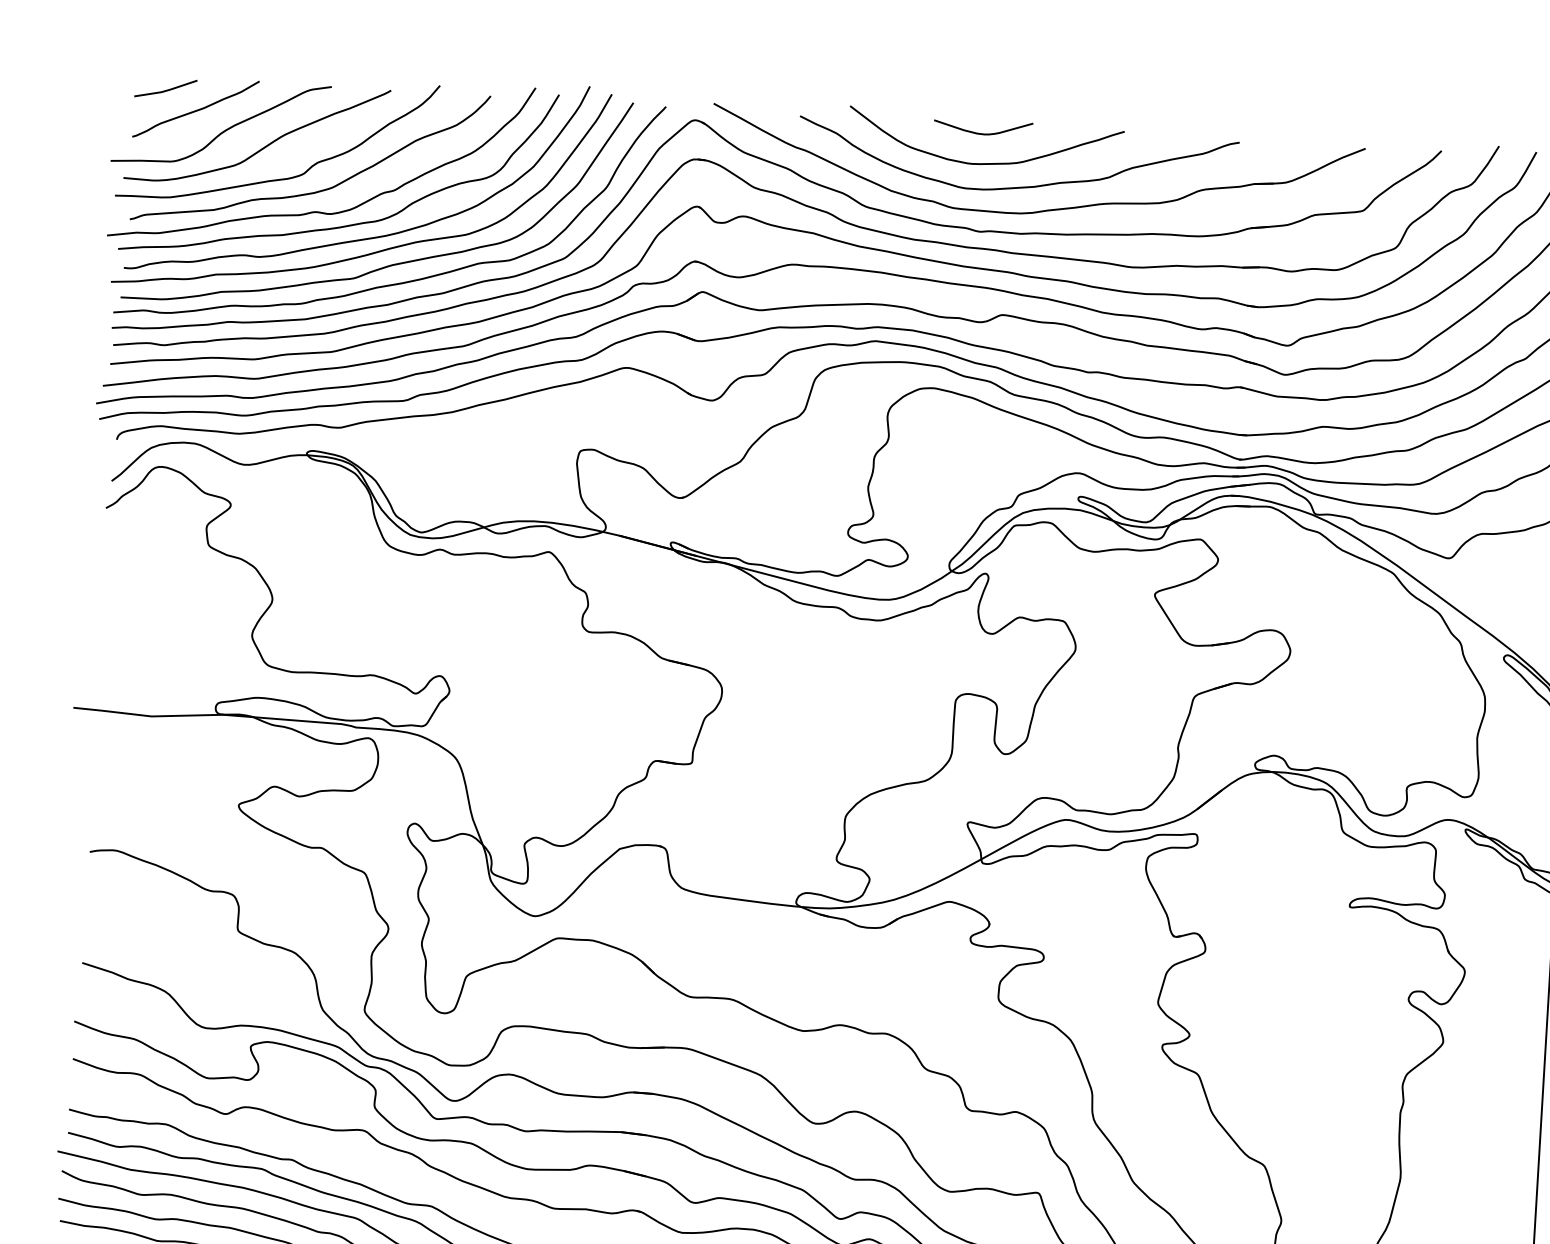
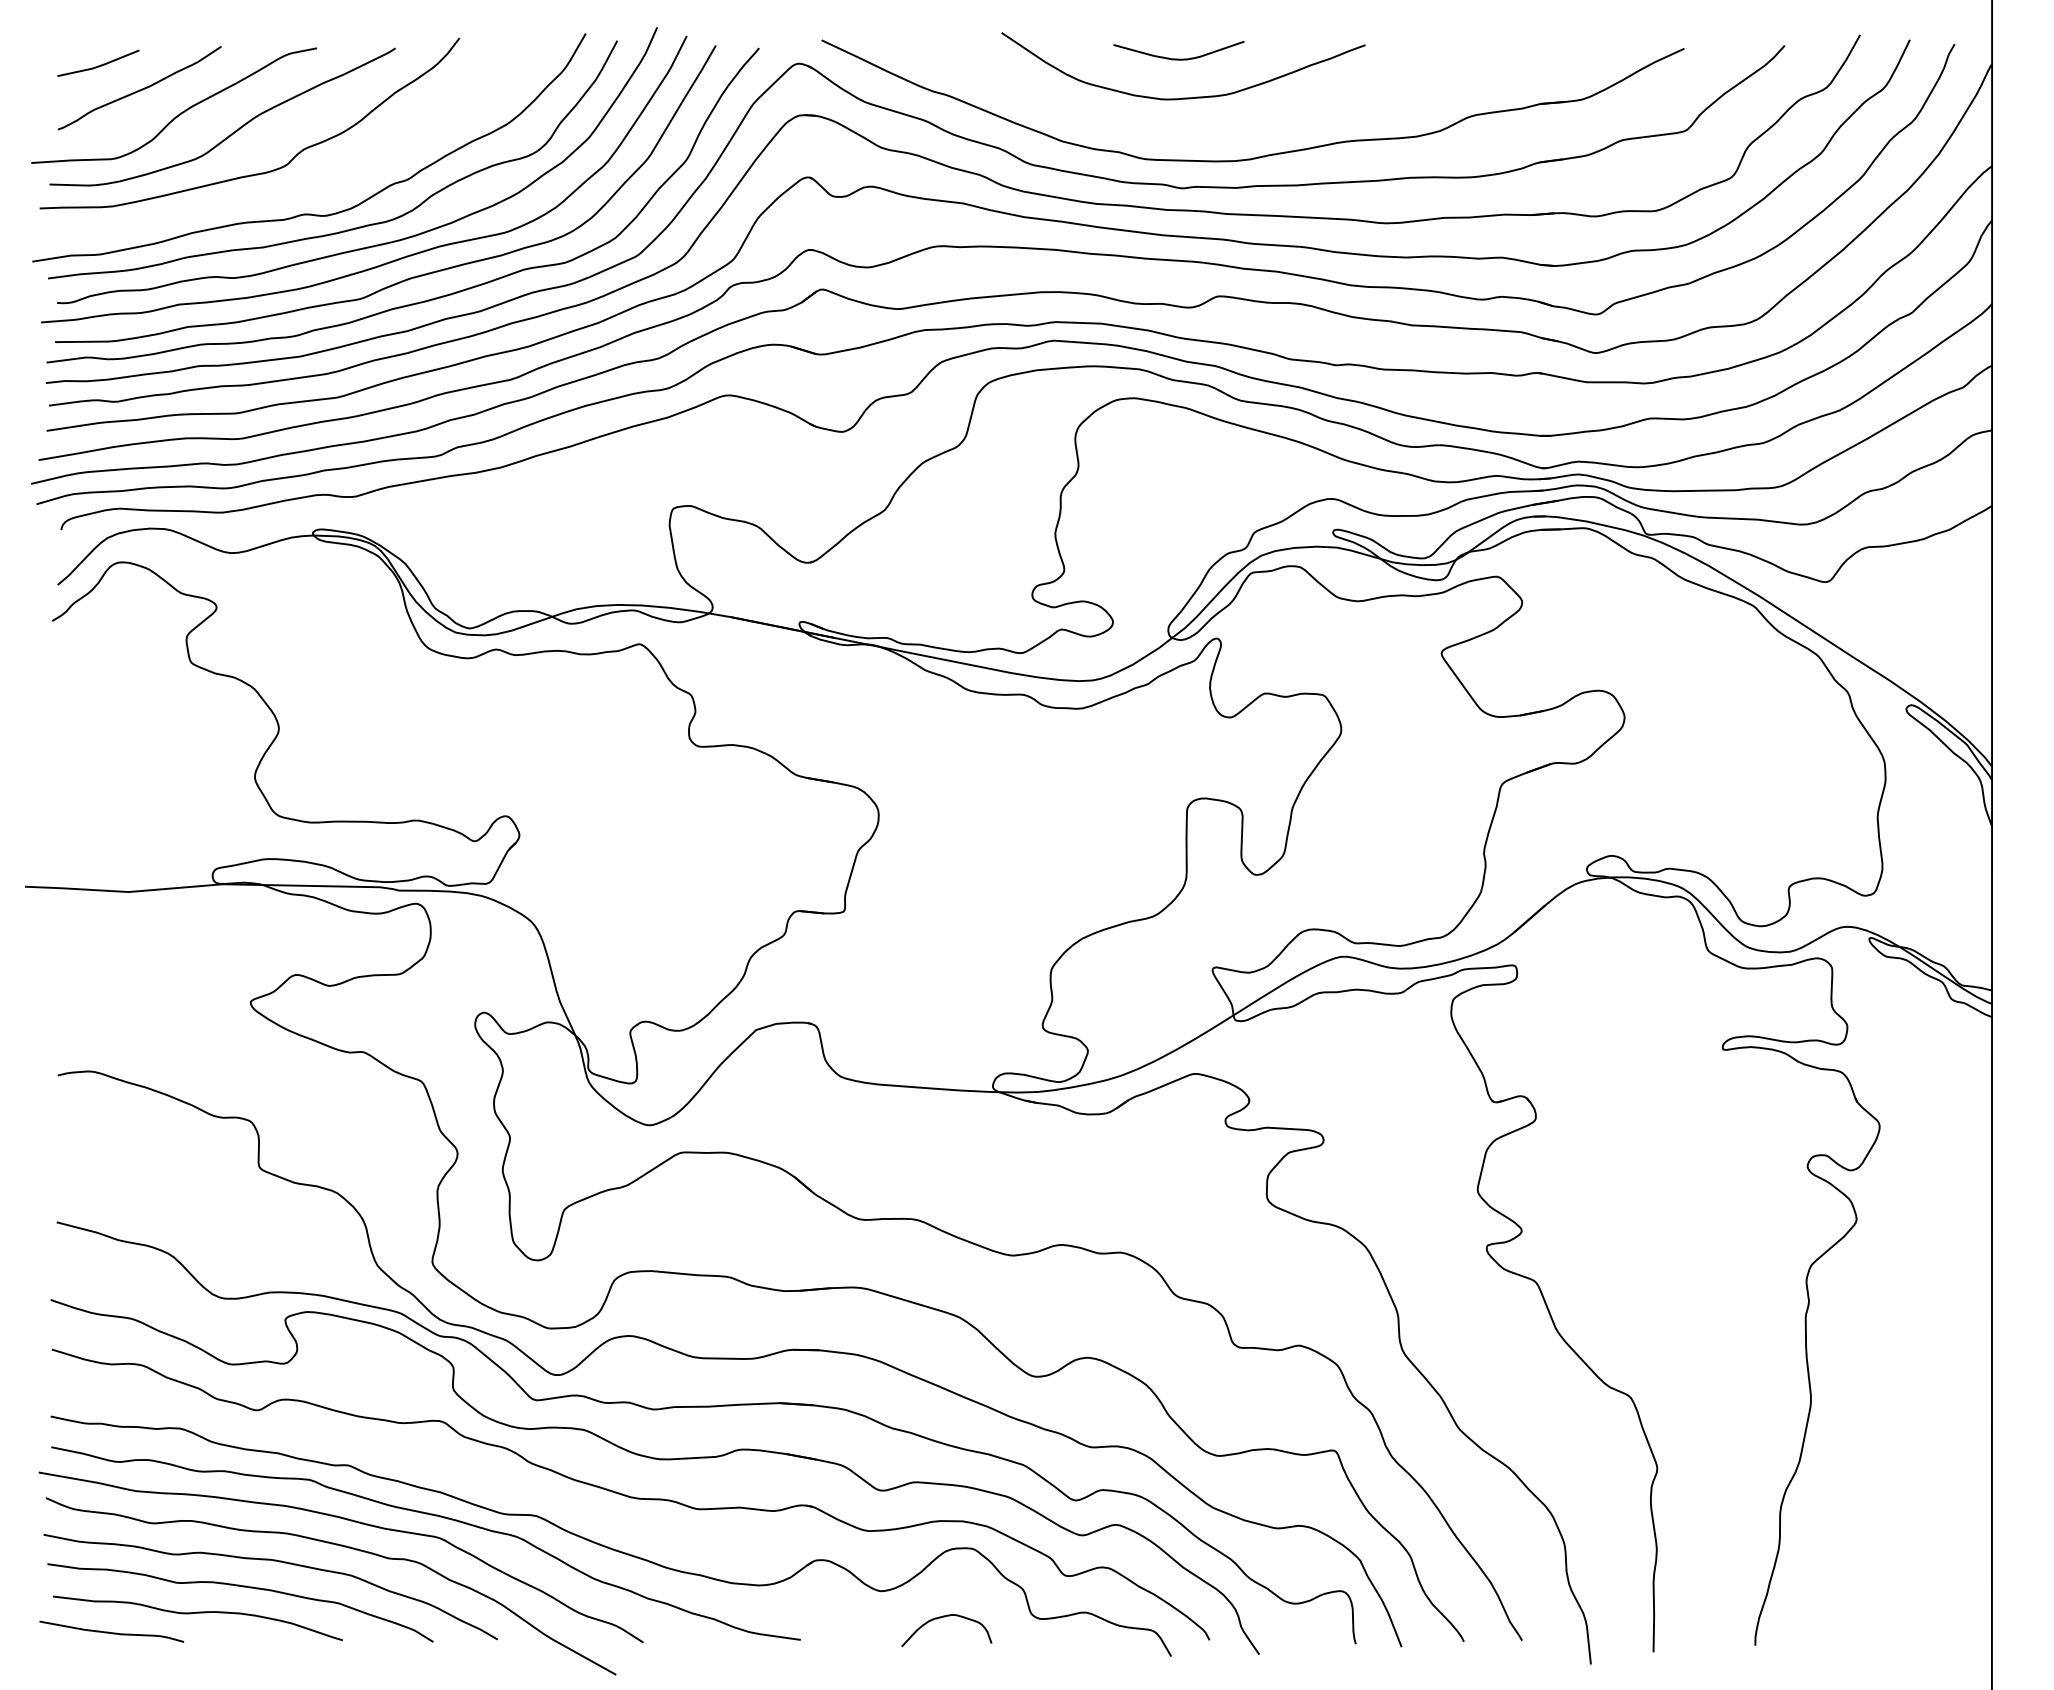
curve: (1016, 187) -> (1227, 126), removed
curve: (319, 190) -> (309, 185), removed

